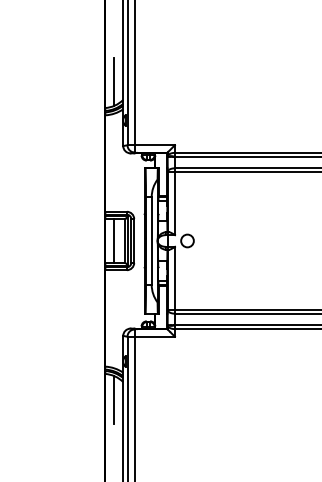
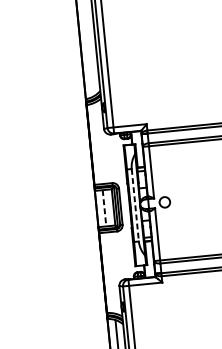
line: (114, 81) -> (91, 76), removed
line: (114, 241) -> (104, 208), solid -> dashed
line: (151, 241) -> (135, 205), solid -> dashed

